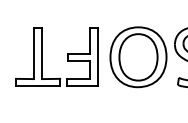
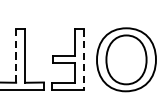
line: (33, 53) -> (15, 55), solid -> dashed
line: (97, 57) -> (83, 60), solid -> dashed

